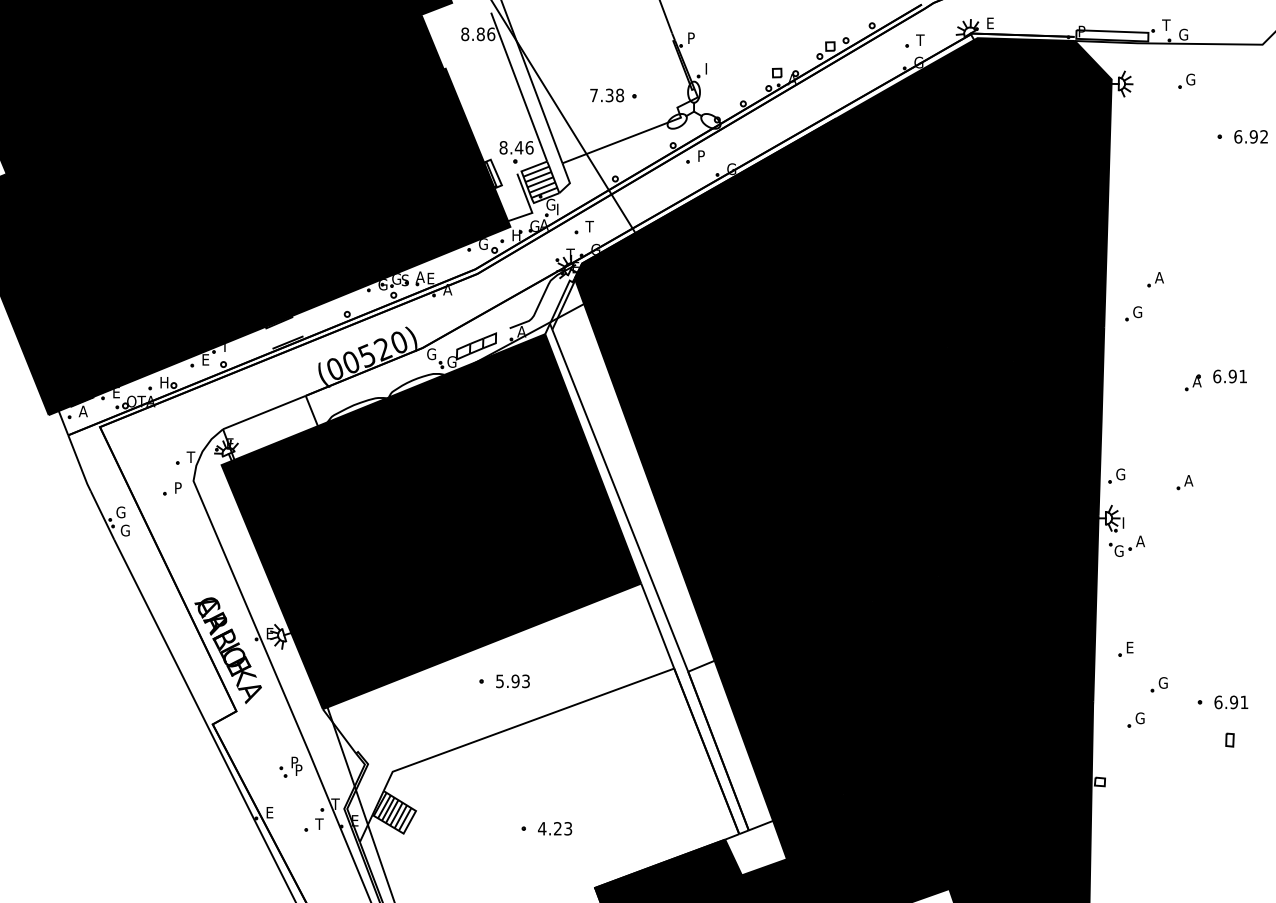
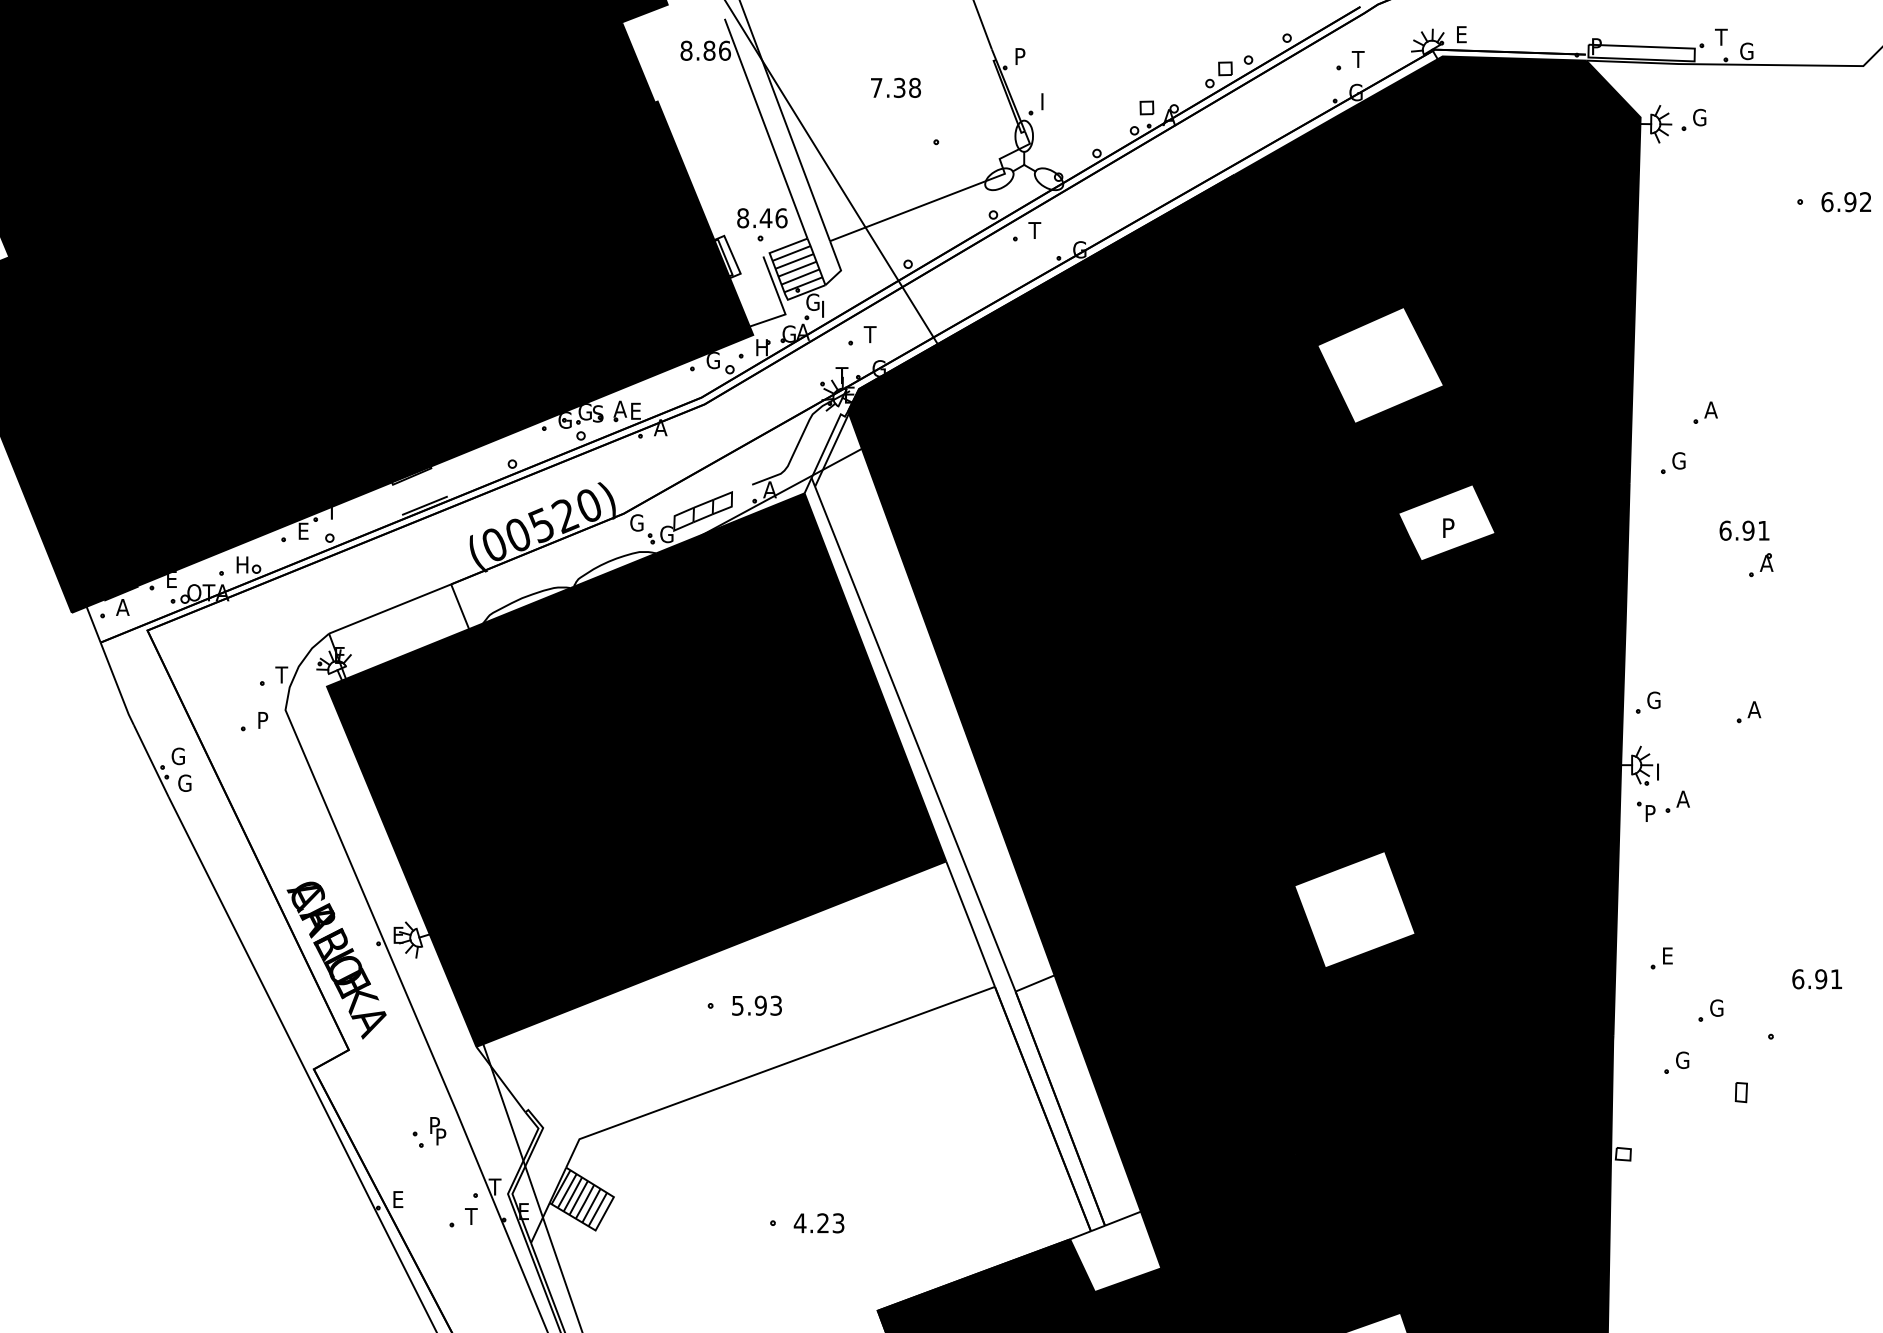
part: (1186, 80) -> (1693, 118), moved
text: (607, 95) -> (896, 87), moved
text: (700, 155) -> (1033, 229), P -> T
fill: (935, 247) -> (1380, 365), removed
fill: (980, 354) -> (1446, 523), removed
text: (1229, 376) -> (1743, 530), moved
text: (1118, 550) -> (1650, 812), G -> P
fill: (917, 616) -> (1354, 910), removed
text: (1231, 702) -> (1817, 979), moved
part: (1229, 739) -> (1740, 1091), moved

